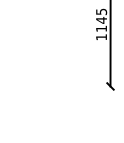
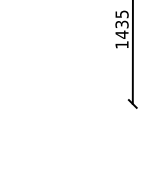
text: (101, 24) -> (121, 29), 1145 -> 1435

